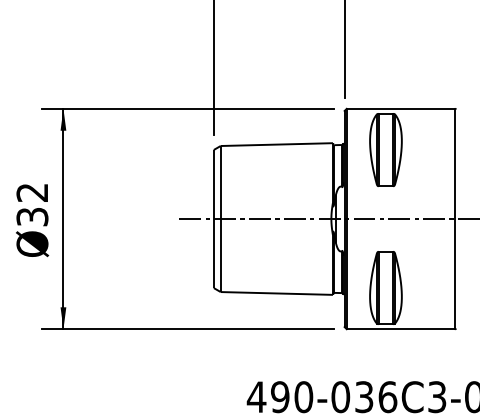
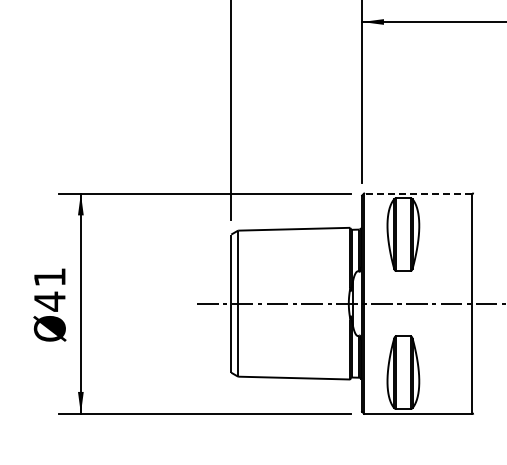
line: (400, 108) -> (417, 193), solid -> dashed
text: (32, 204) -> (49, 289), Ø32 -> Ø41

